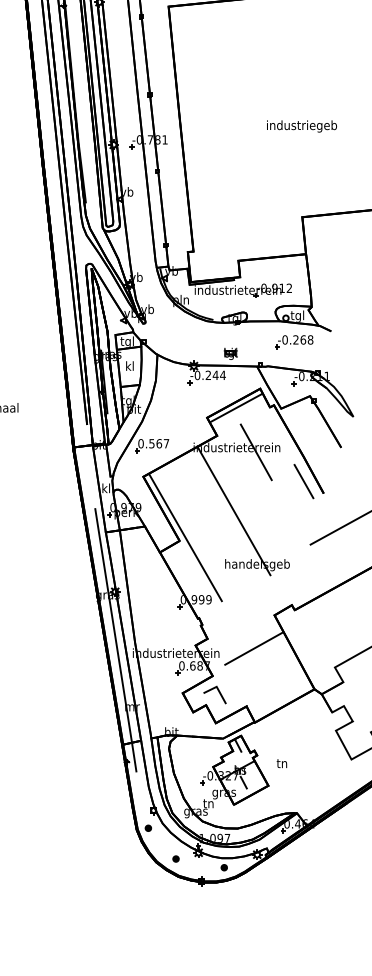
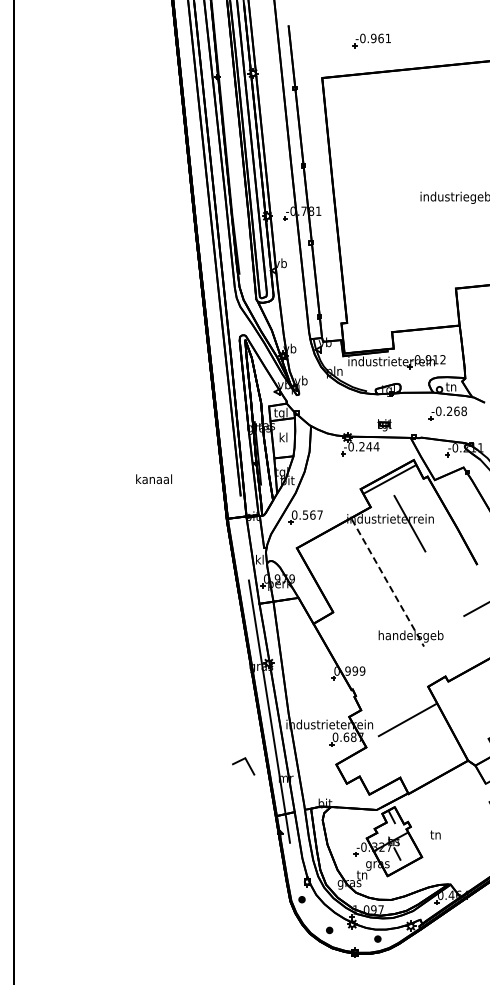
text: (296, 316) -> (450, 387), tgl -> tn
line: (303, 481) -> (457, 552), removed
line: (234, 512) -> (388, 583), solid -> dashed
line: (185, 537) -> (339, 608), removed
line: (218, 693) -> (247, 764), moved

